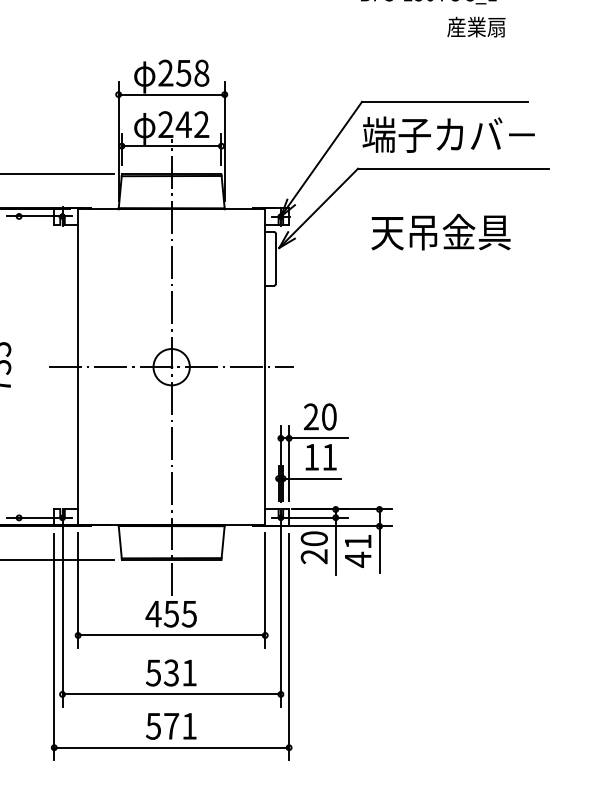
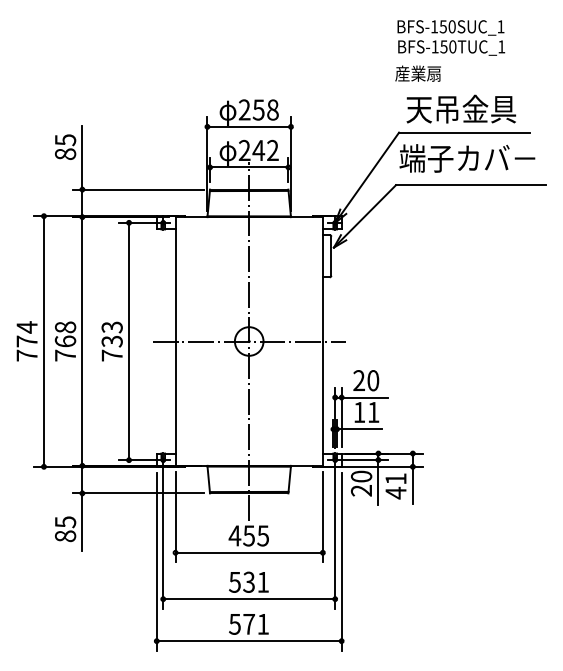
text: (475, 26) -> (417, 73), moved
text: (441, 231) -> (461, 108), moved
line: (19, 367) -> (129, 341), added

